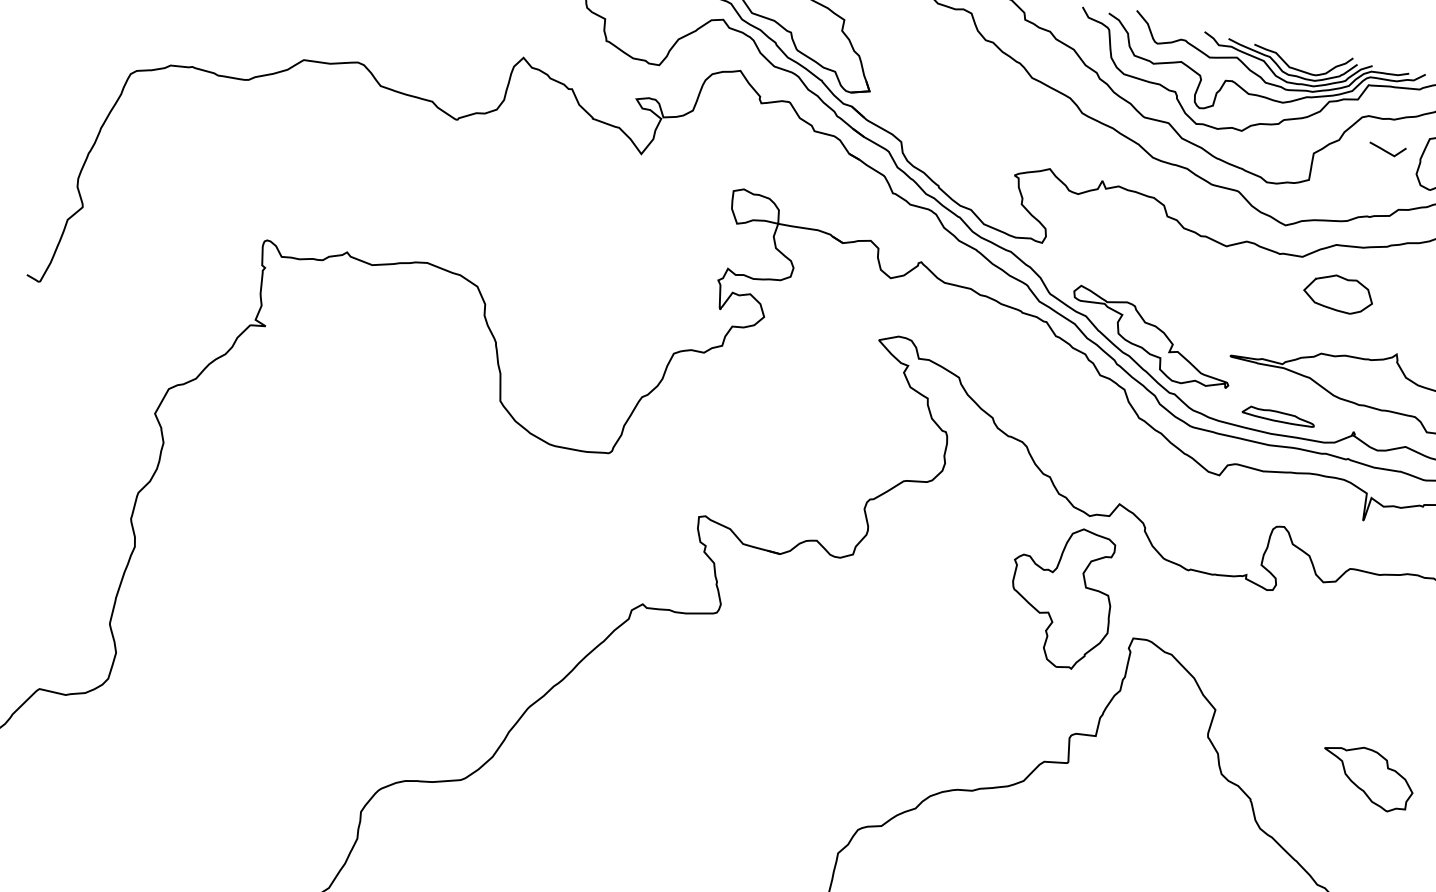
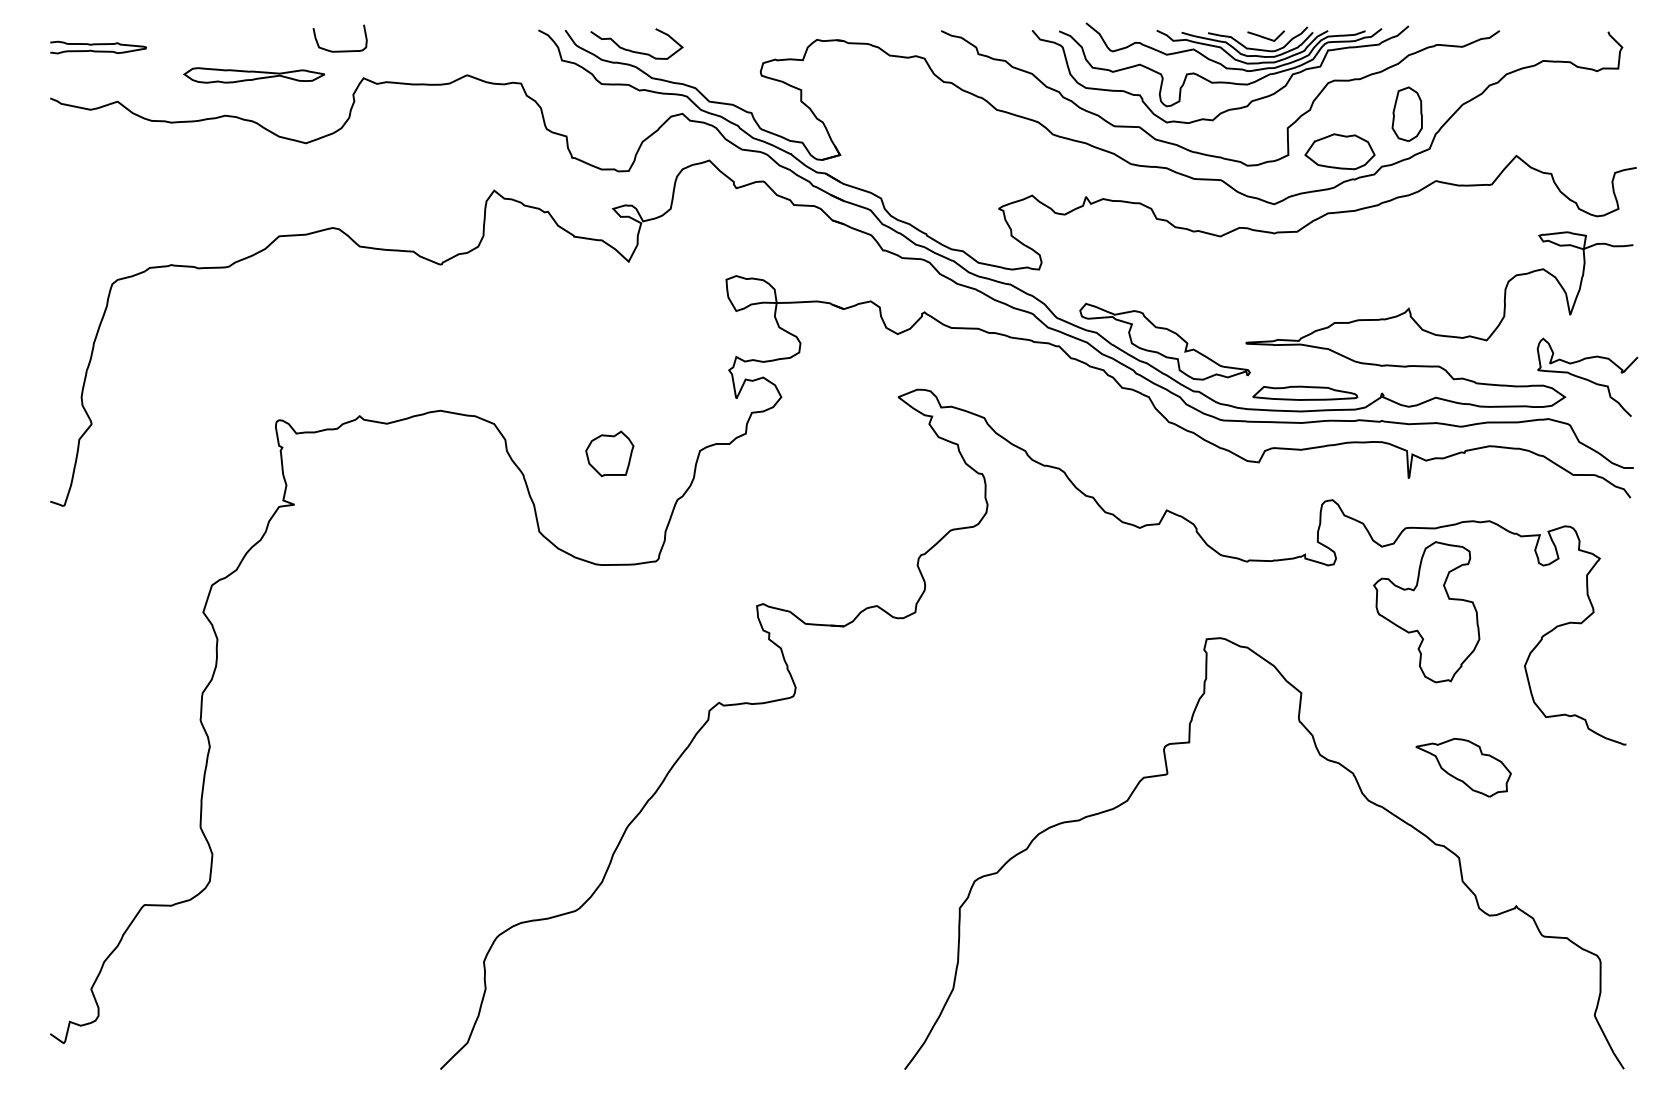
line: (1385, 149) -> (1264, 36), moved
part: (1338, 293) -> (1339, 151), moved
part: (584, 338) -> (609, 453), added
part: (1278, 416) -> (1305, 392), size x1.43
part: (1060, 596) -> (1426, 612), moved
part: (1367, 777) -> (1463, 767), moved

